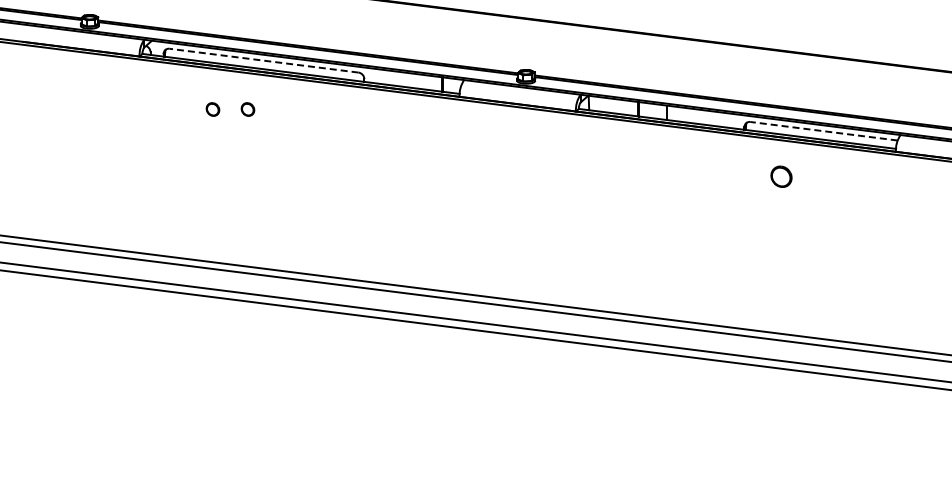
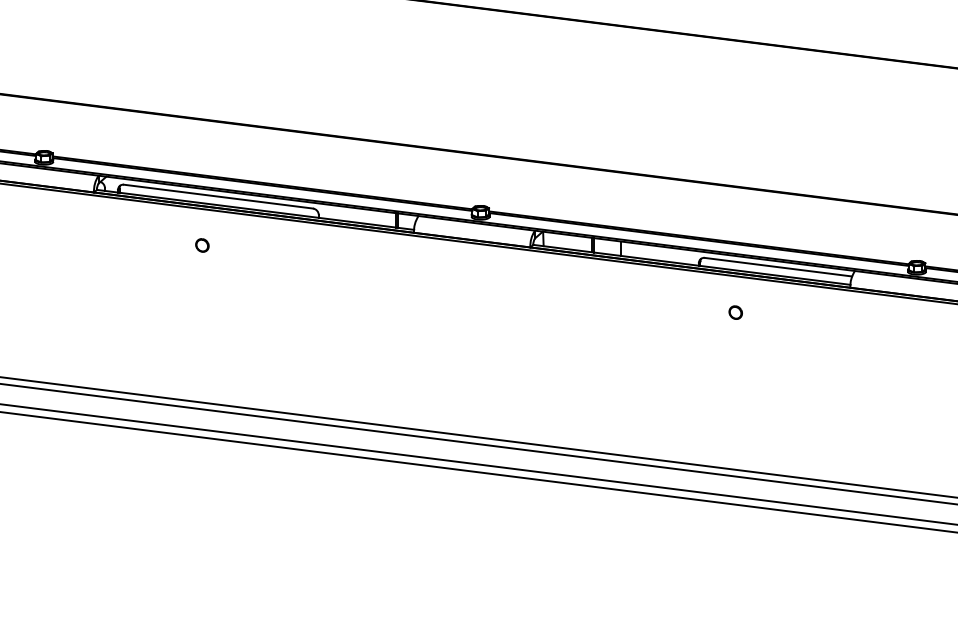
line: (263, 60) -> (217, 196), dashed -> solid
part: (213, 109) -> (167, 245), removed
line: (823, 131) -> (777, 267), dashed -> solid
part: (781, 176) -> (735, 312), size x0.62

